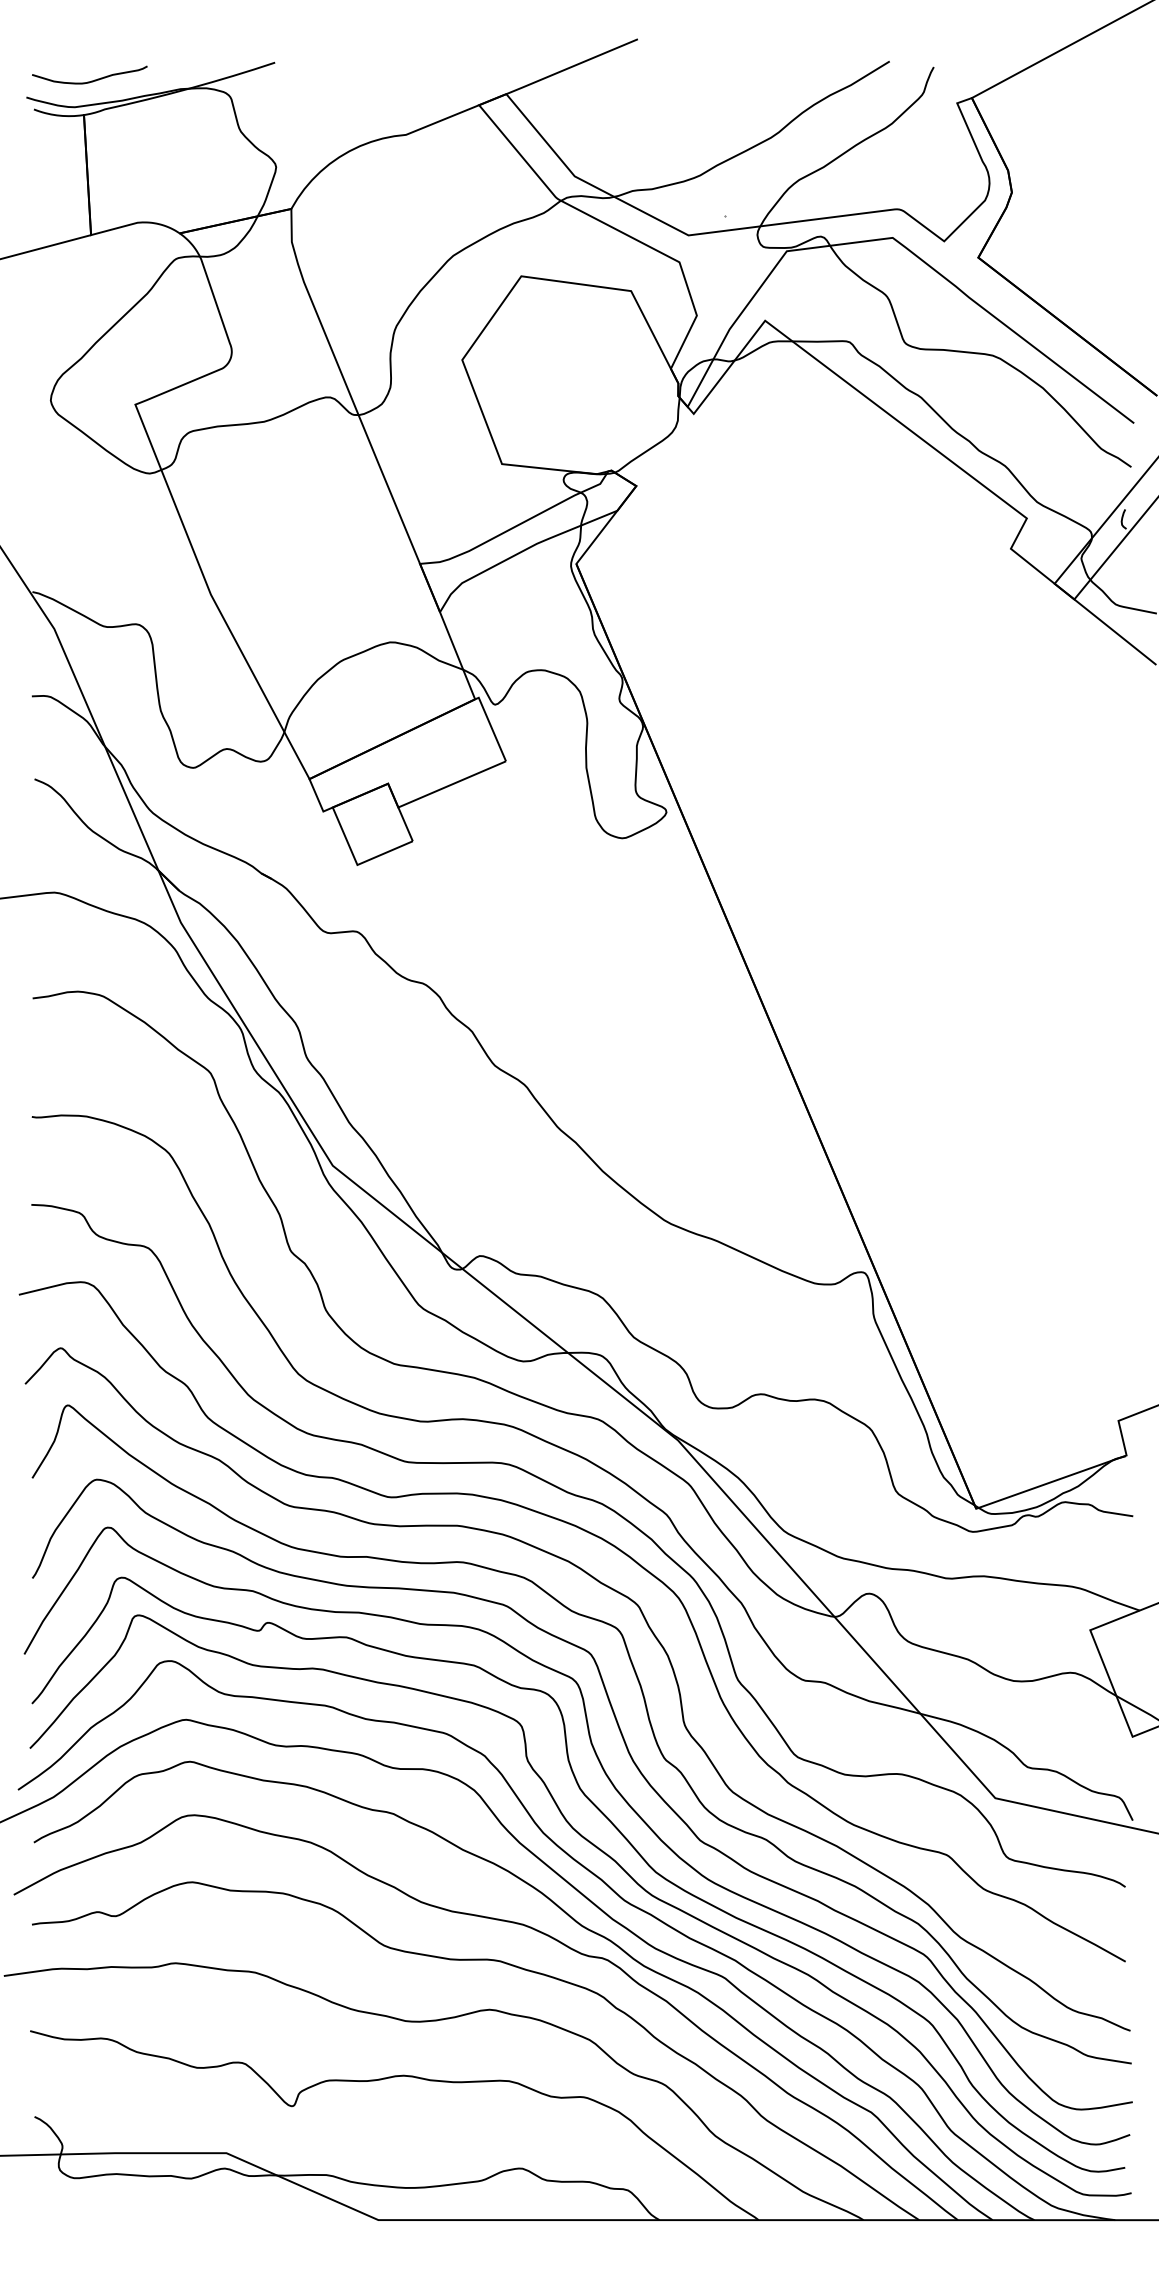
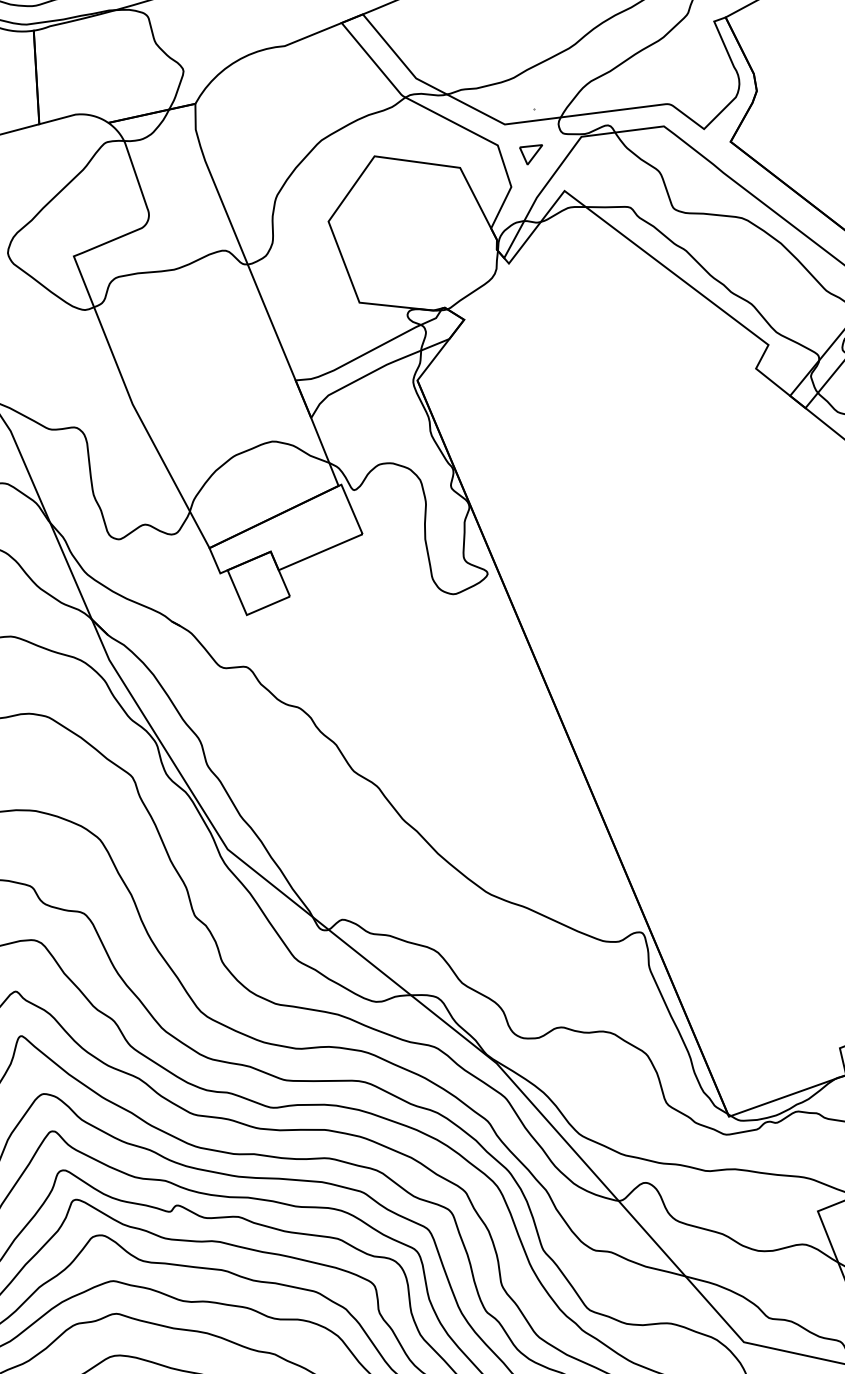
part: (722, 274) -> (531, 154), added

